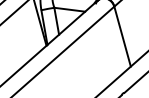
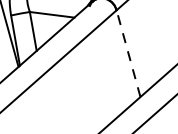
line: (122, 36) -> (128, 53), solid -> dashed

